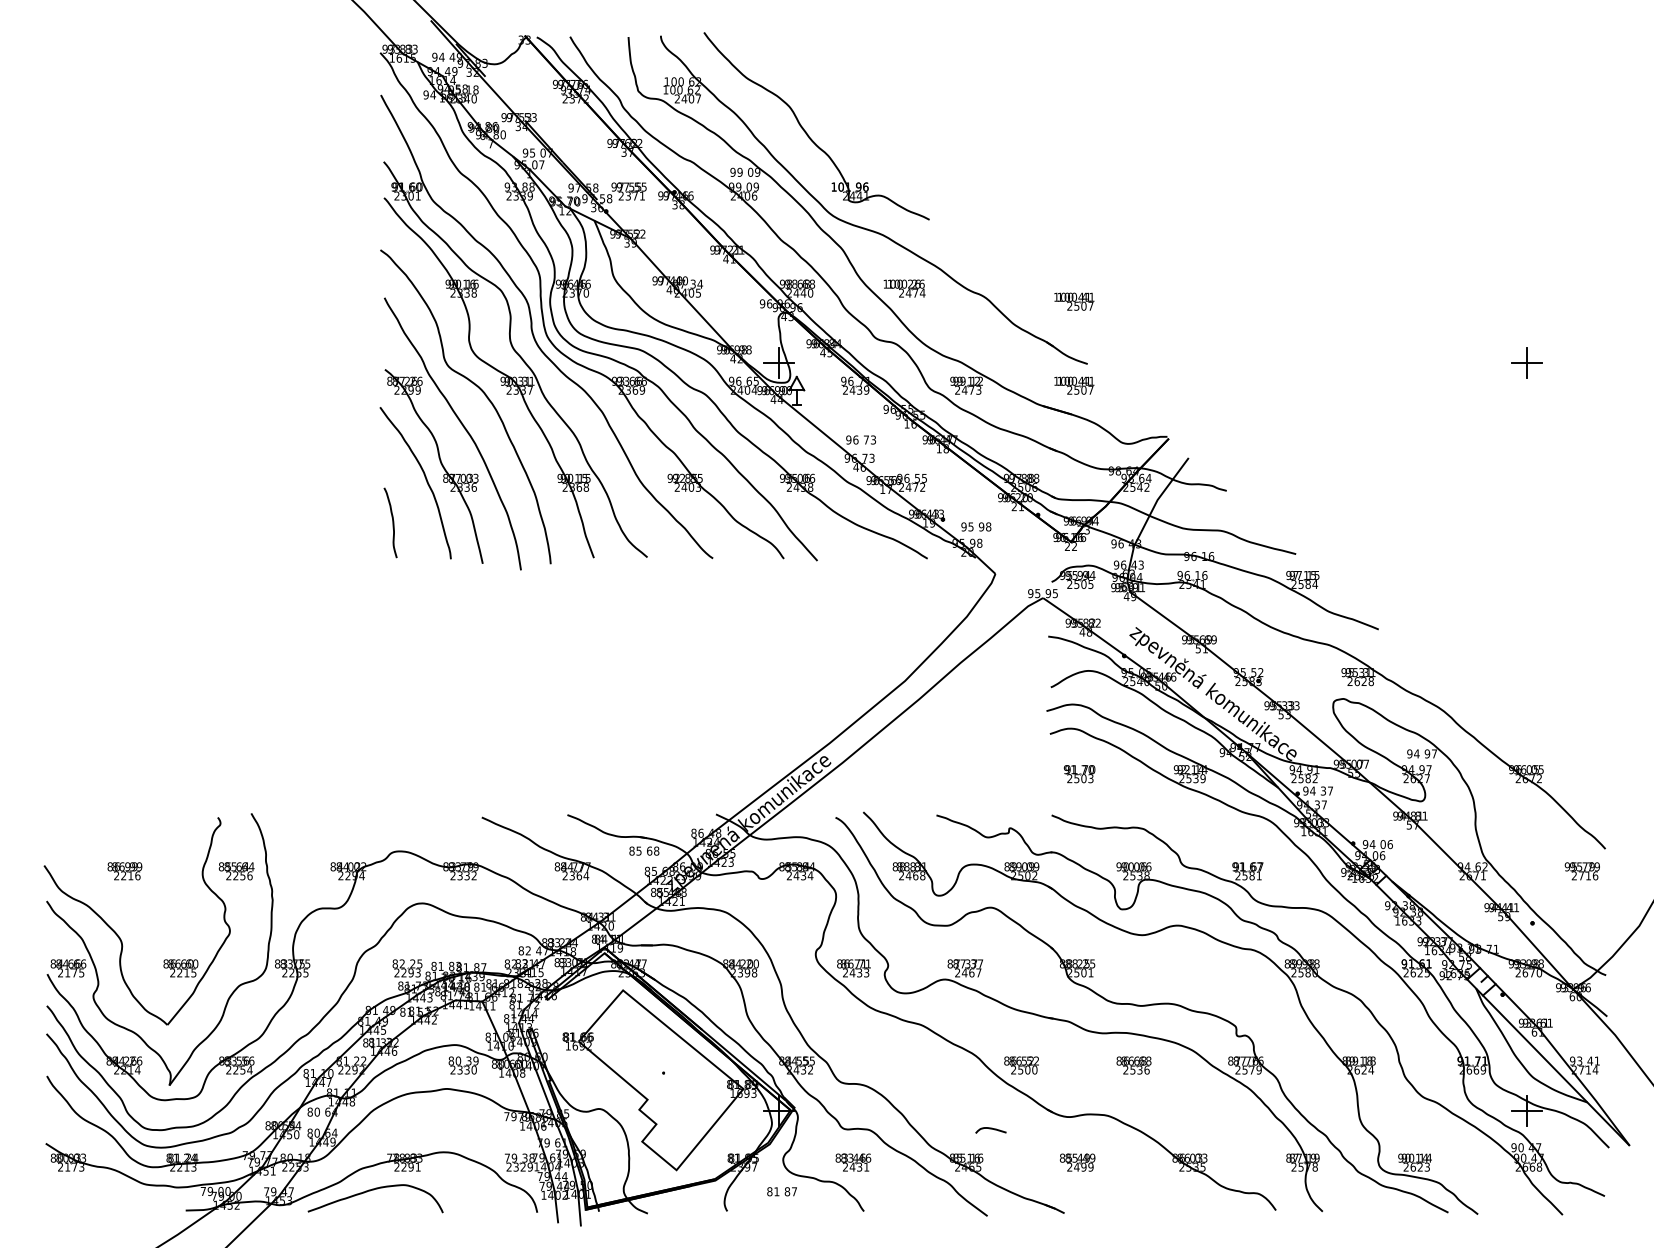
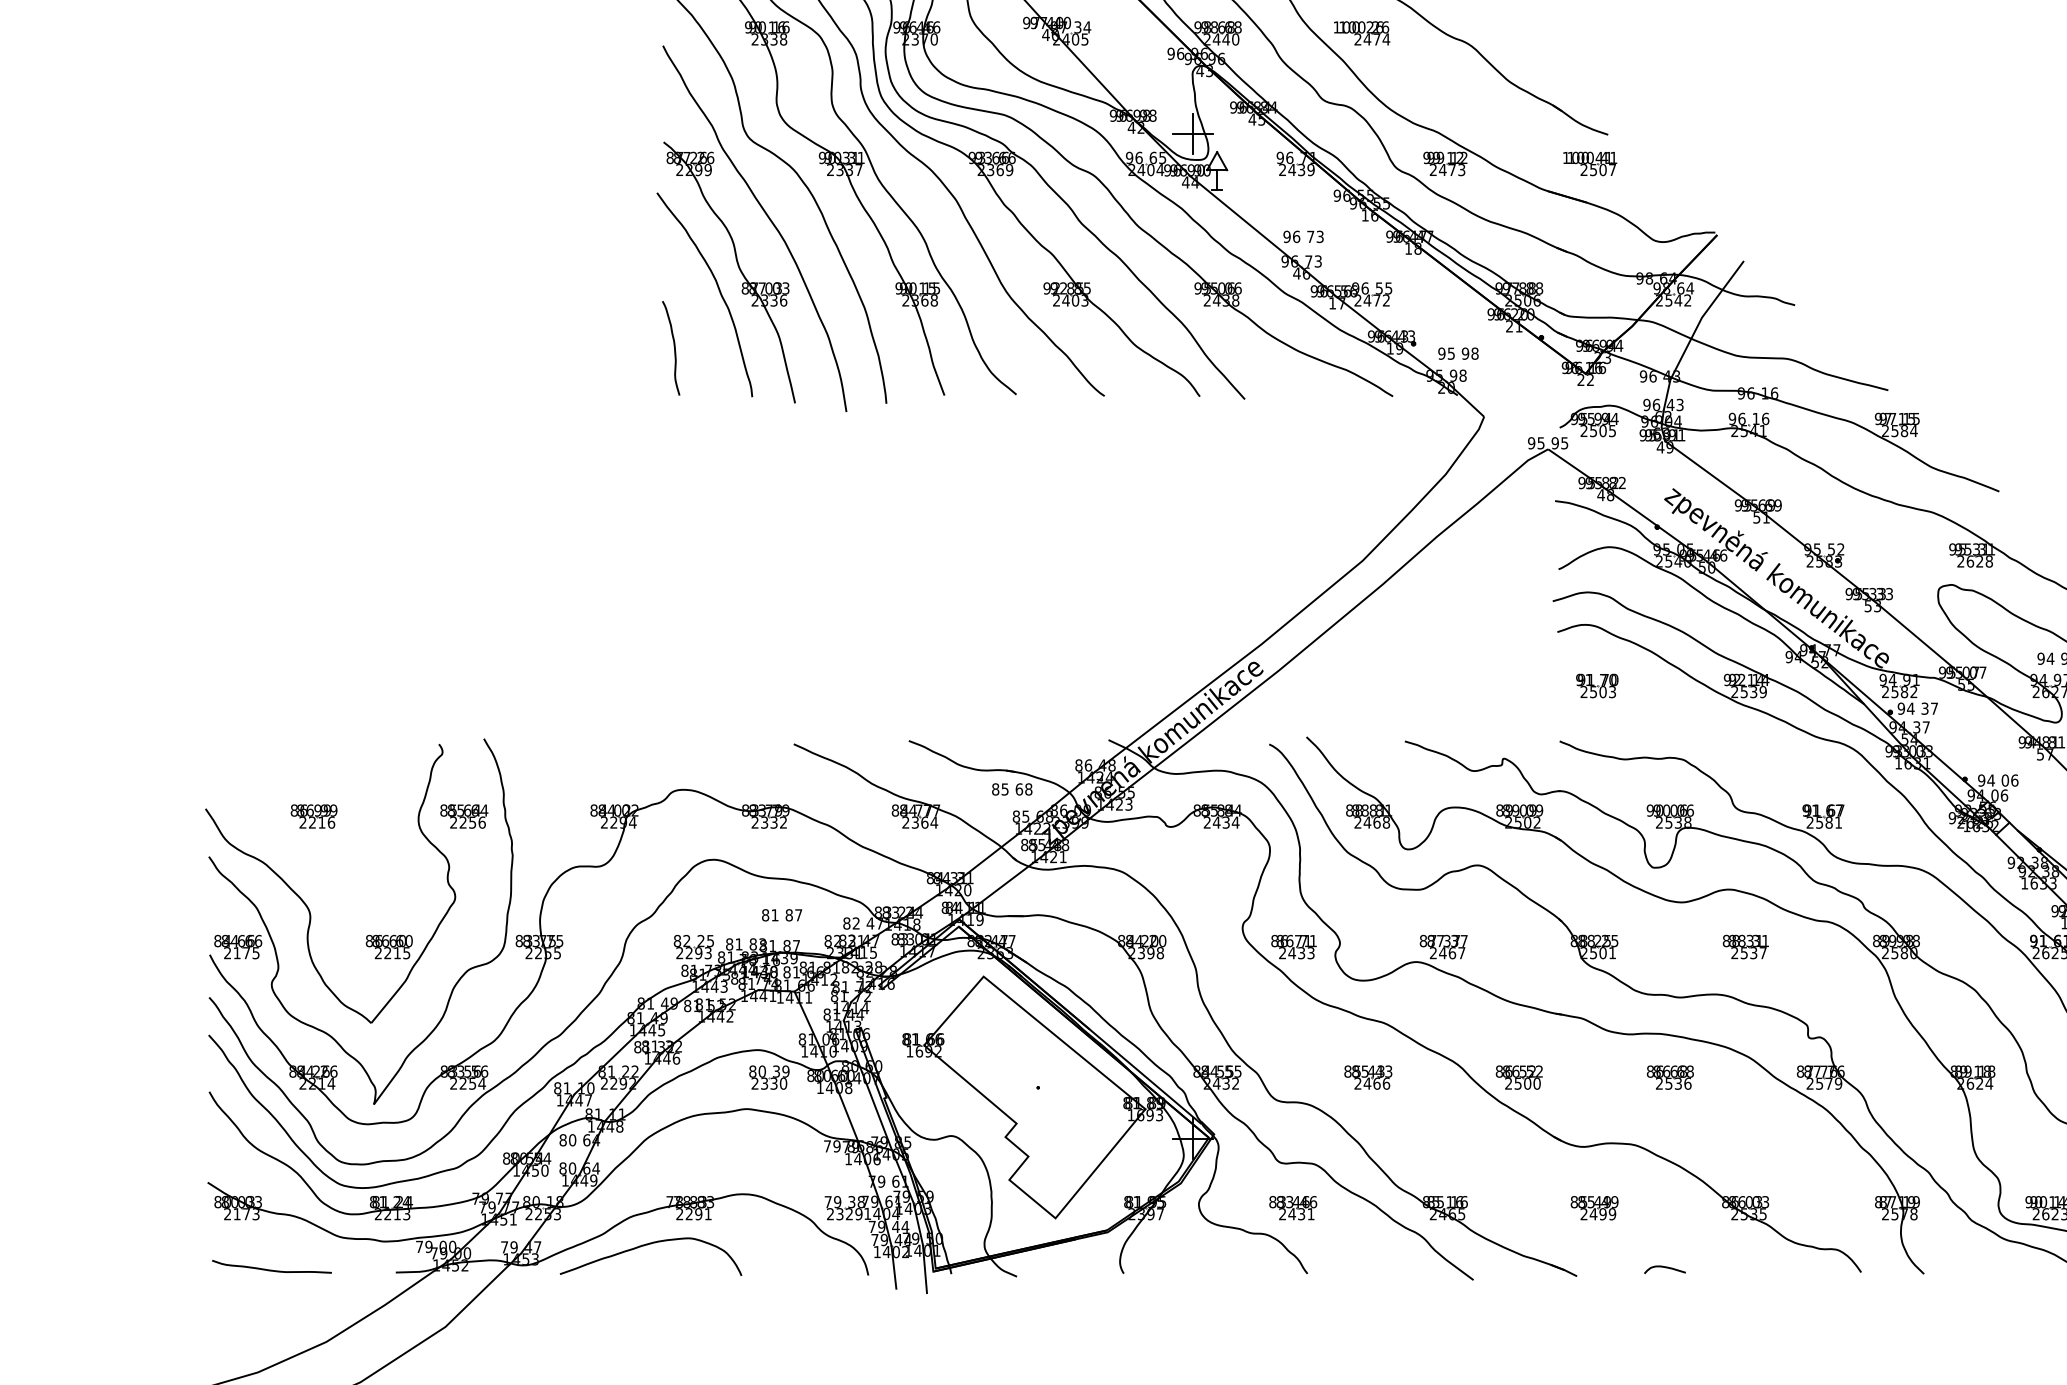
part: (1074, 301) -> (1590, 50), removed
part: (1190, 968) -> (1746, 947), added
part: (909, 1065) -> (1368, 1077), added
curve: (990, 1129) -> (1664, 1268), moved
text: (781, 1191) -> (781, 914), moved
curve: (93, 1208) -> (271, 1269), added

